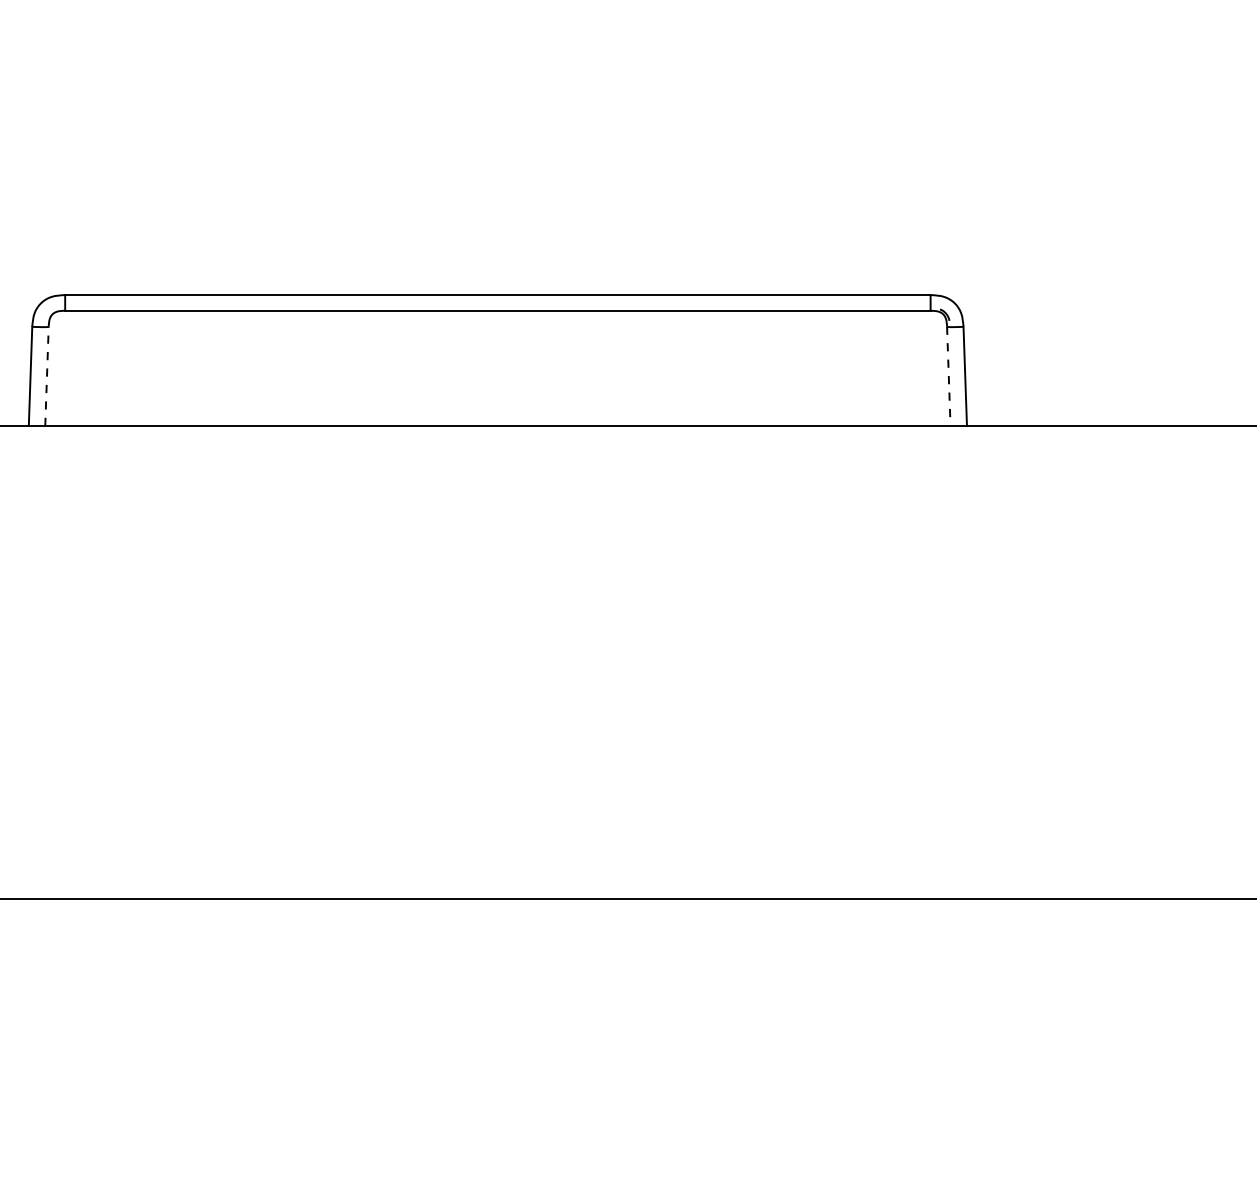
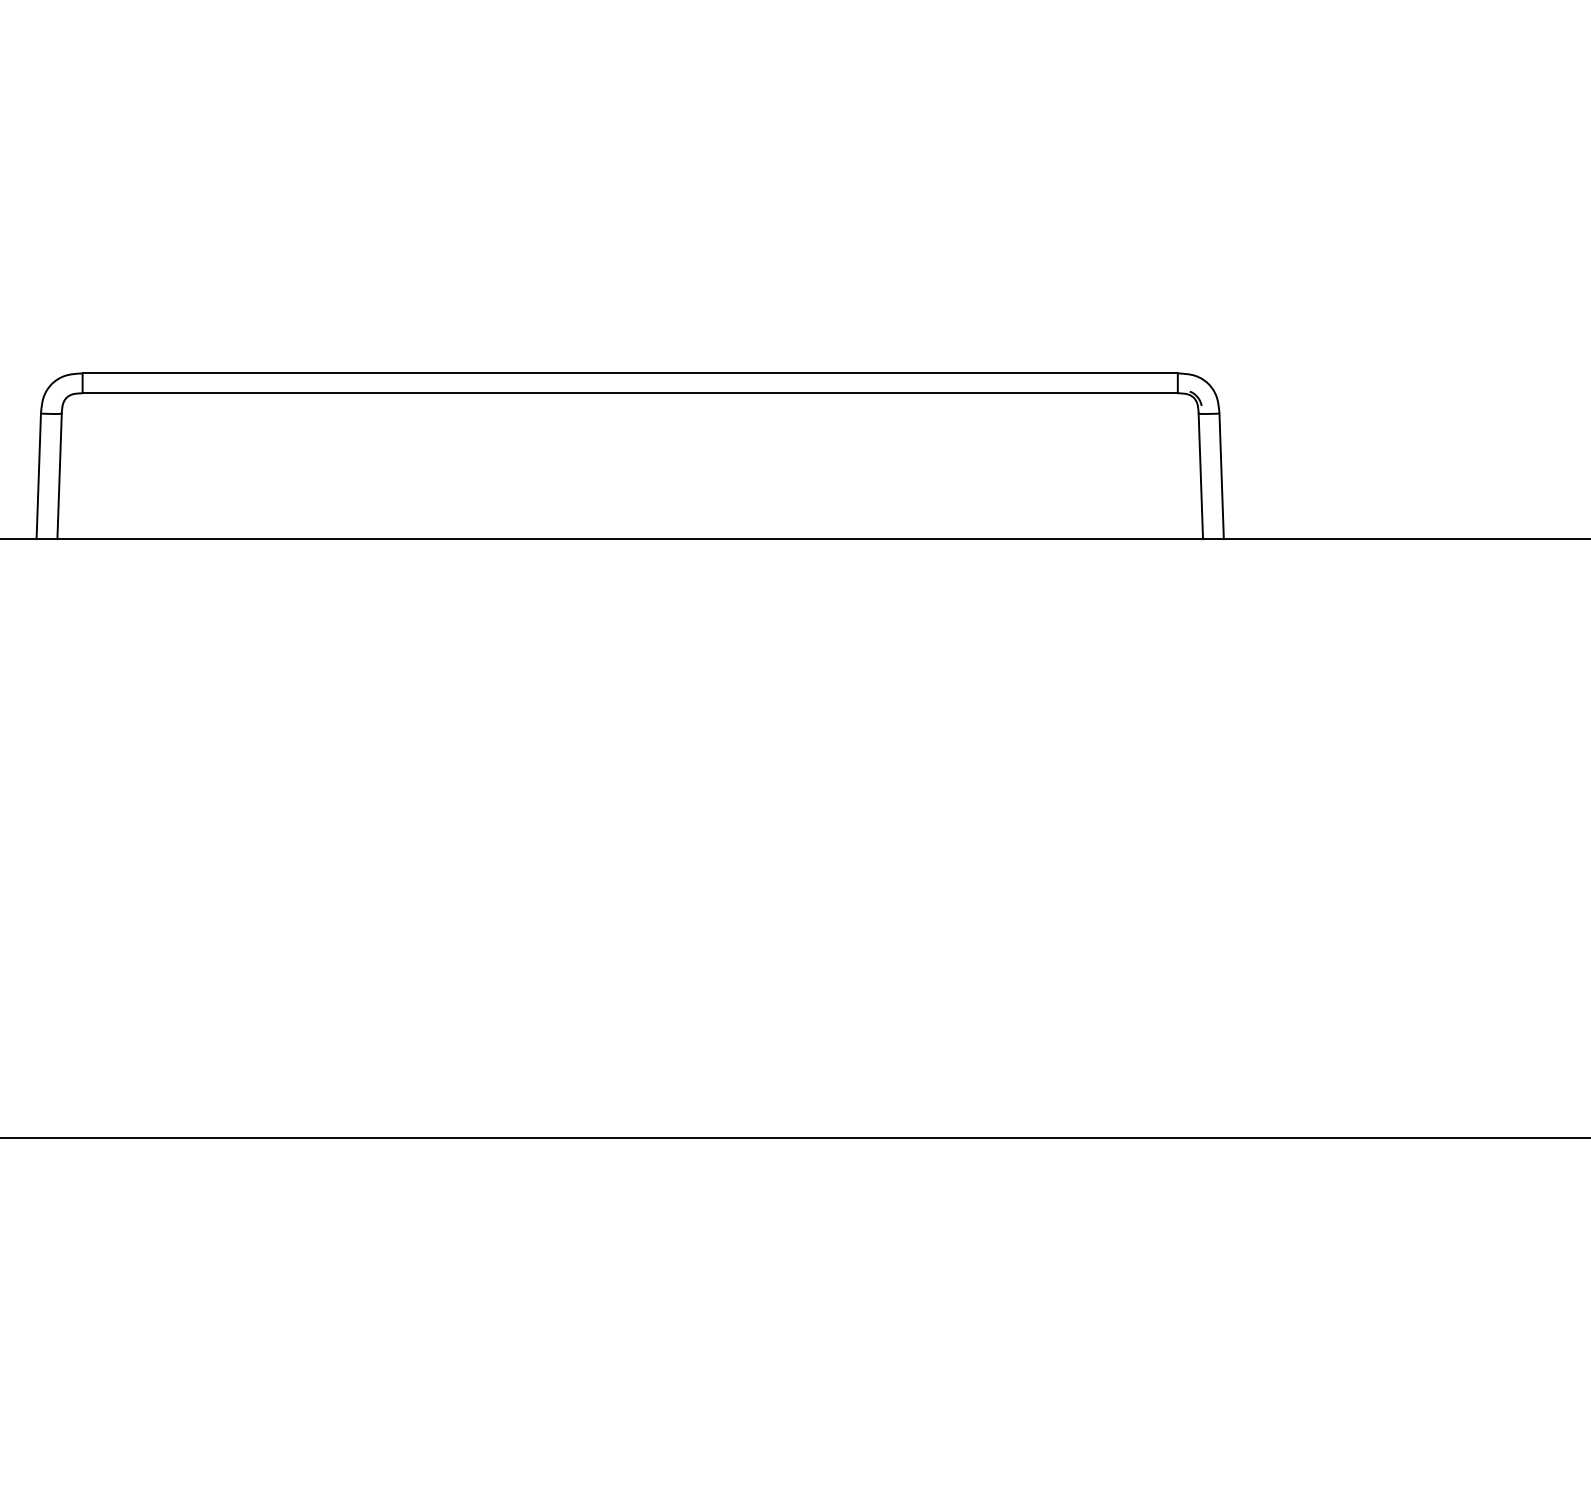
line: (46, 376) -> (59, 476), dashed -> solid
line: (948, 376) -> (1200, 476), dashed -> solid

